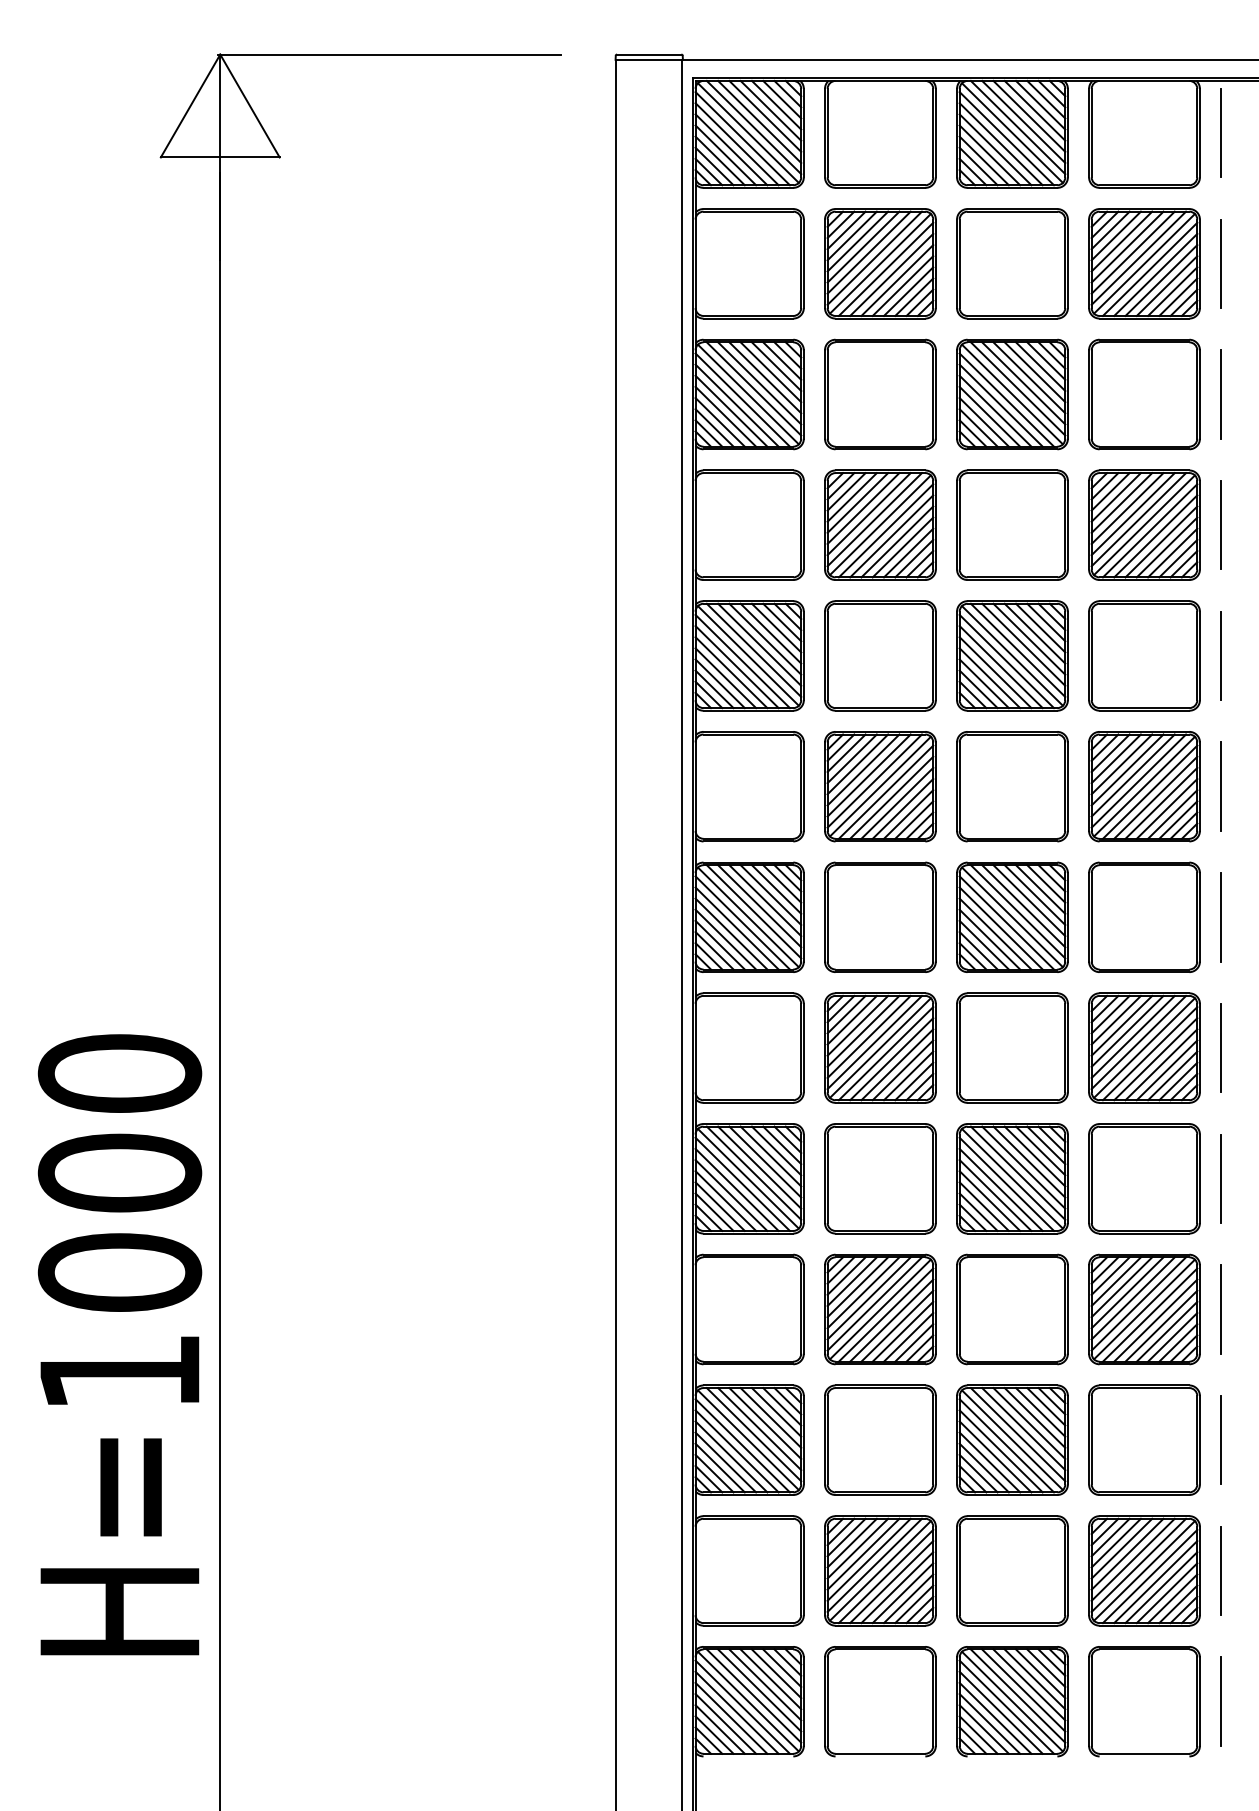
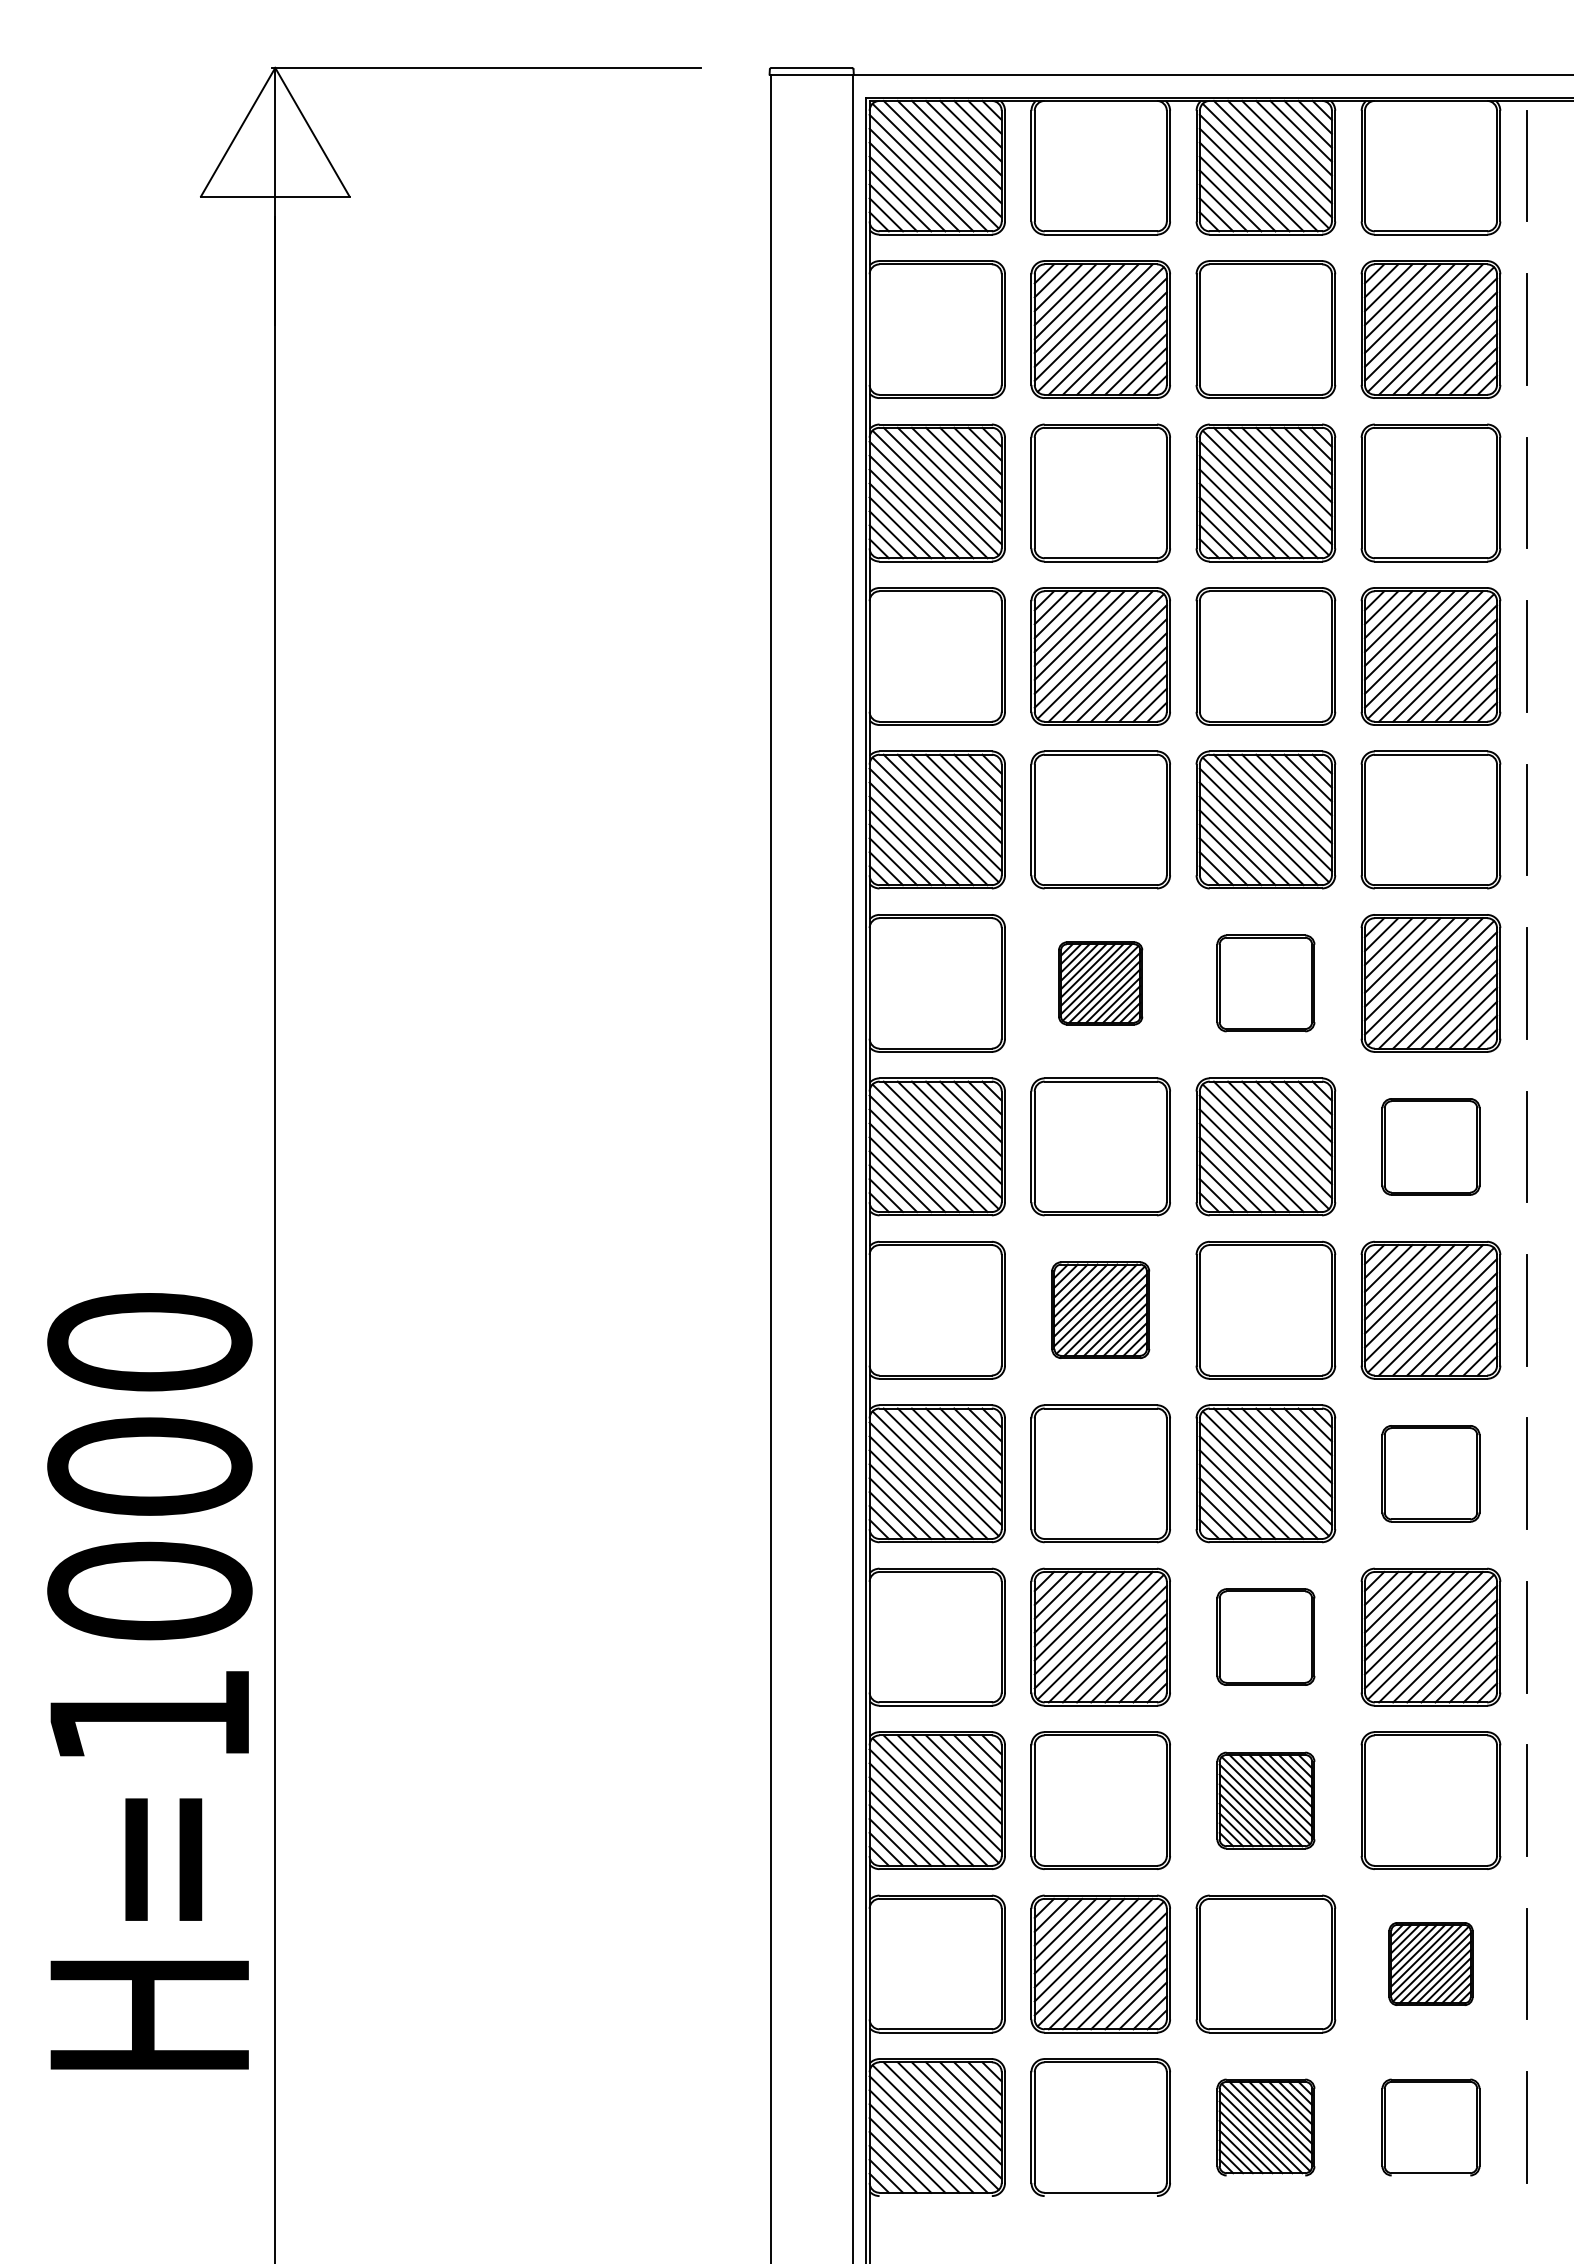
part: (880, 786) -> (1100, 983), size x0.6
part: (1012, 786) -> (1265, 983), size x0.7
part: (1144, 917) -> (1430, 1146), size x0.7
part: (880, 1047) -> (1100, 1309), size x0.7
part: (1144, 1178) -> (1430, 1473), size x0.7
part: (1012, 1308) -> (1265, 1636), size x0.7
part: (1012, 1440) -> (1265, 1800), size x0.7
part: (1144, 1570) -> (1430, 1963), size x0.6
part: (1012, 1701) -> (1265, 2127), size x0.7
part: (1144, 1701) -> (1430, 2127), size x0.7

